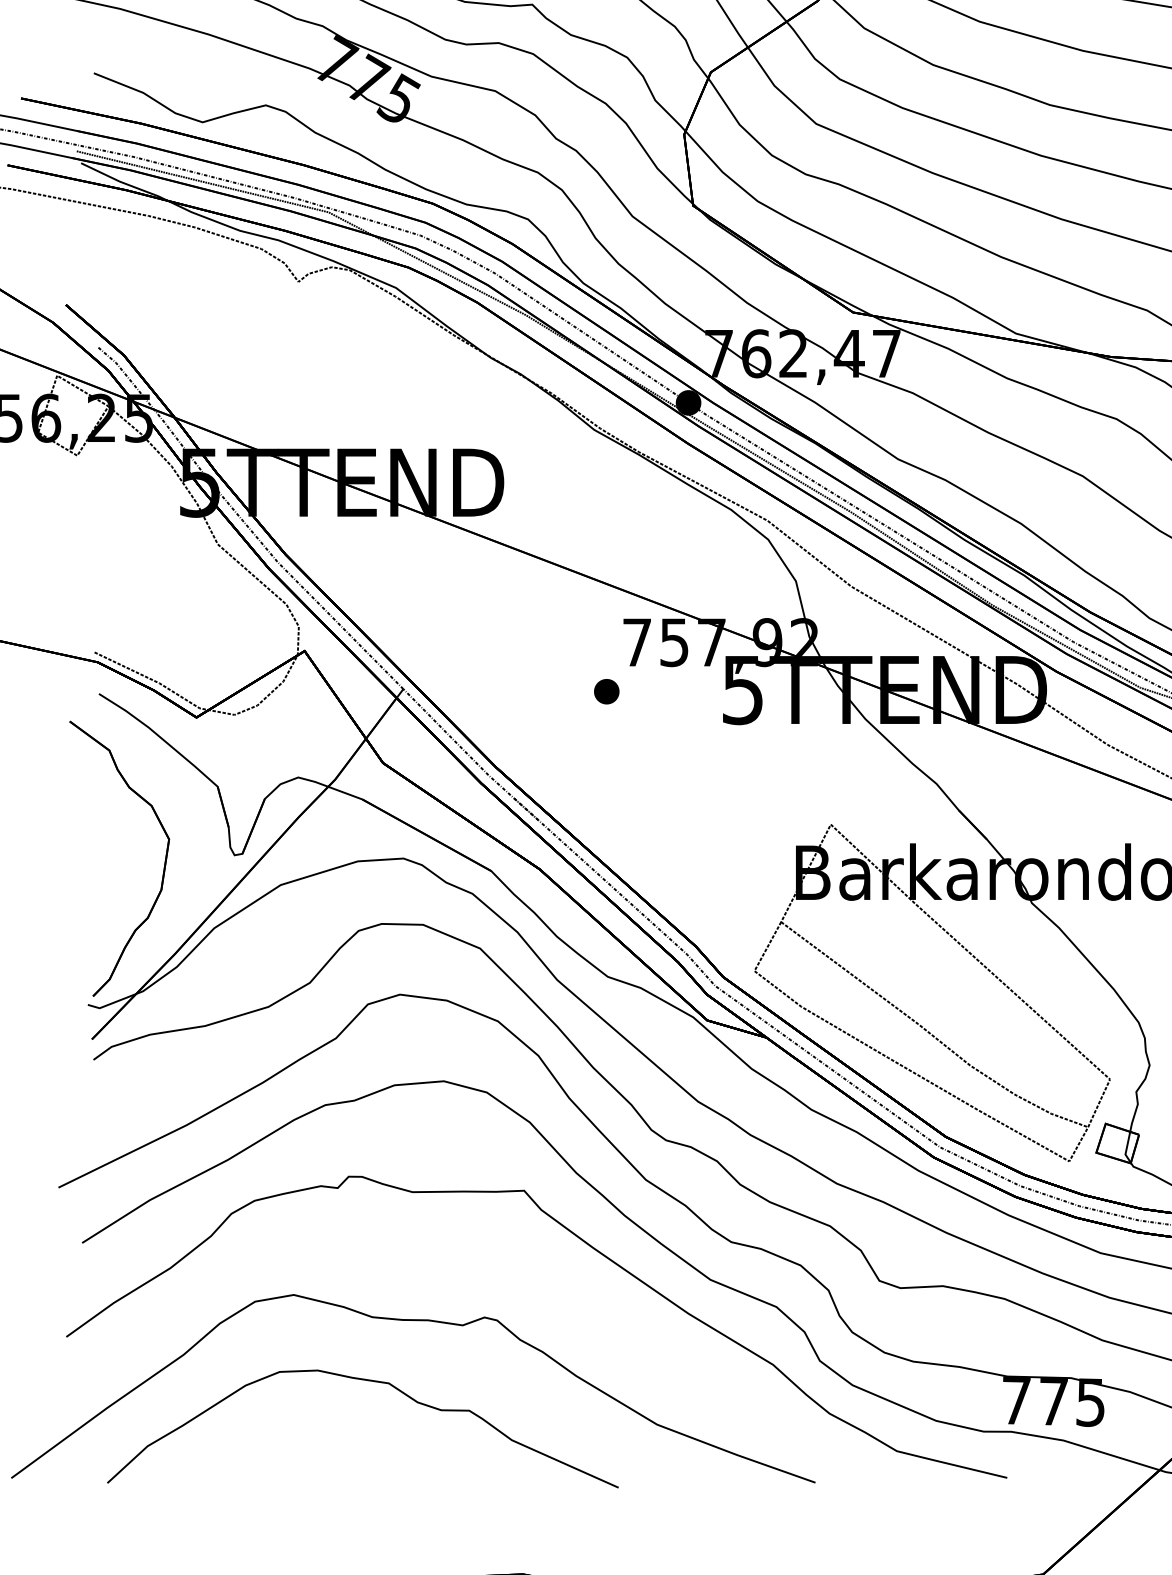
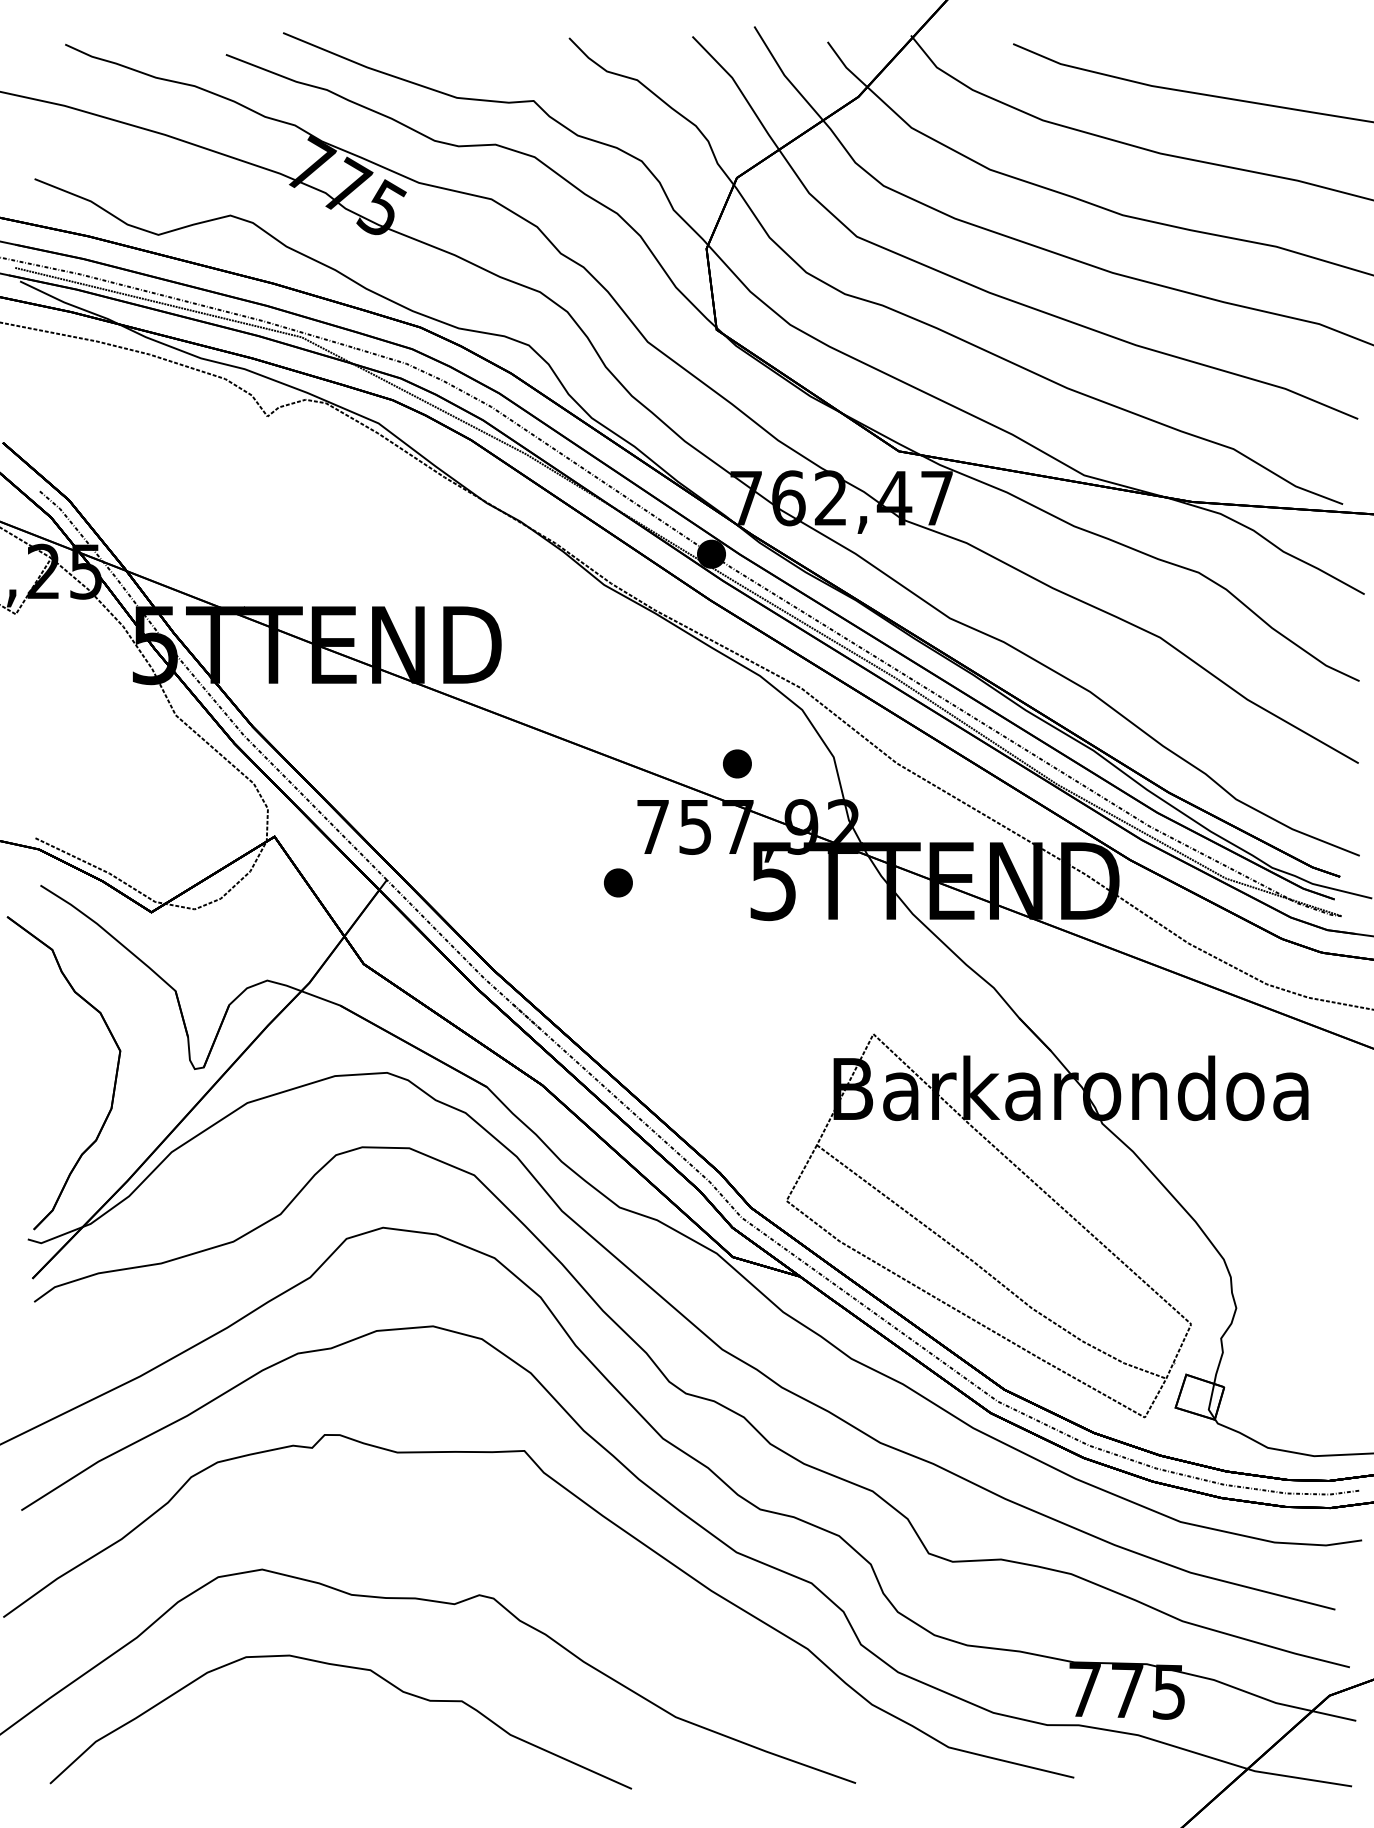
part: (711, 586) -> (737, 763), added

